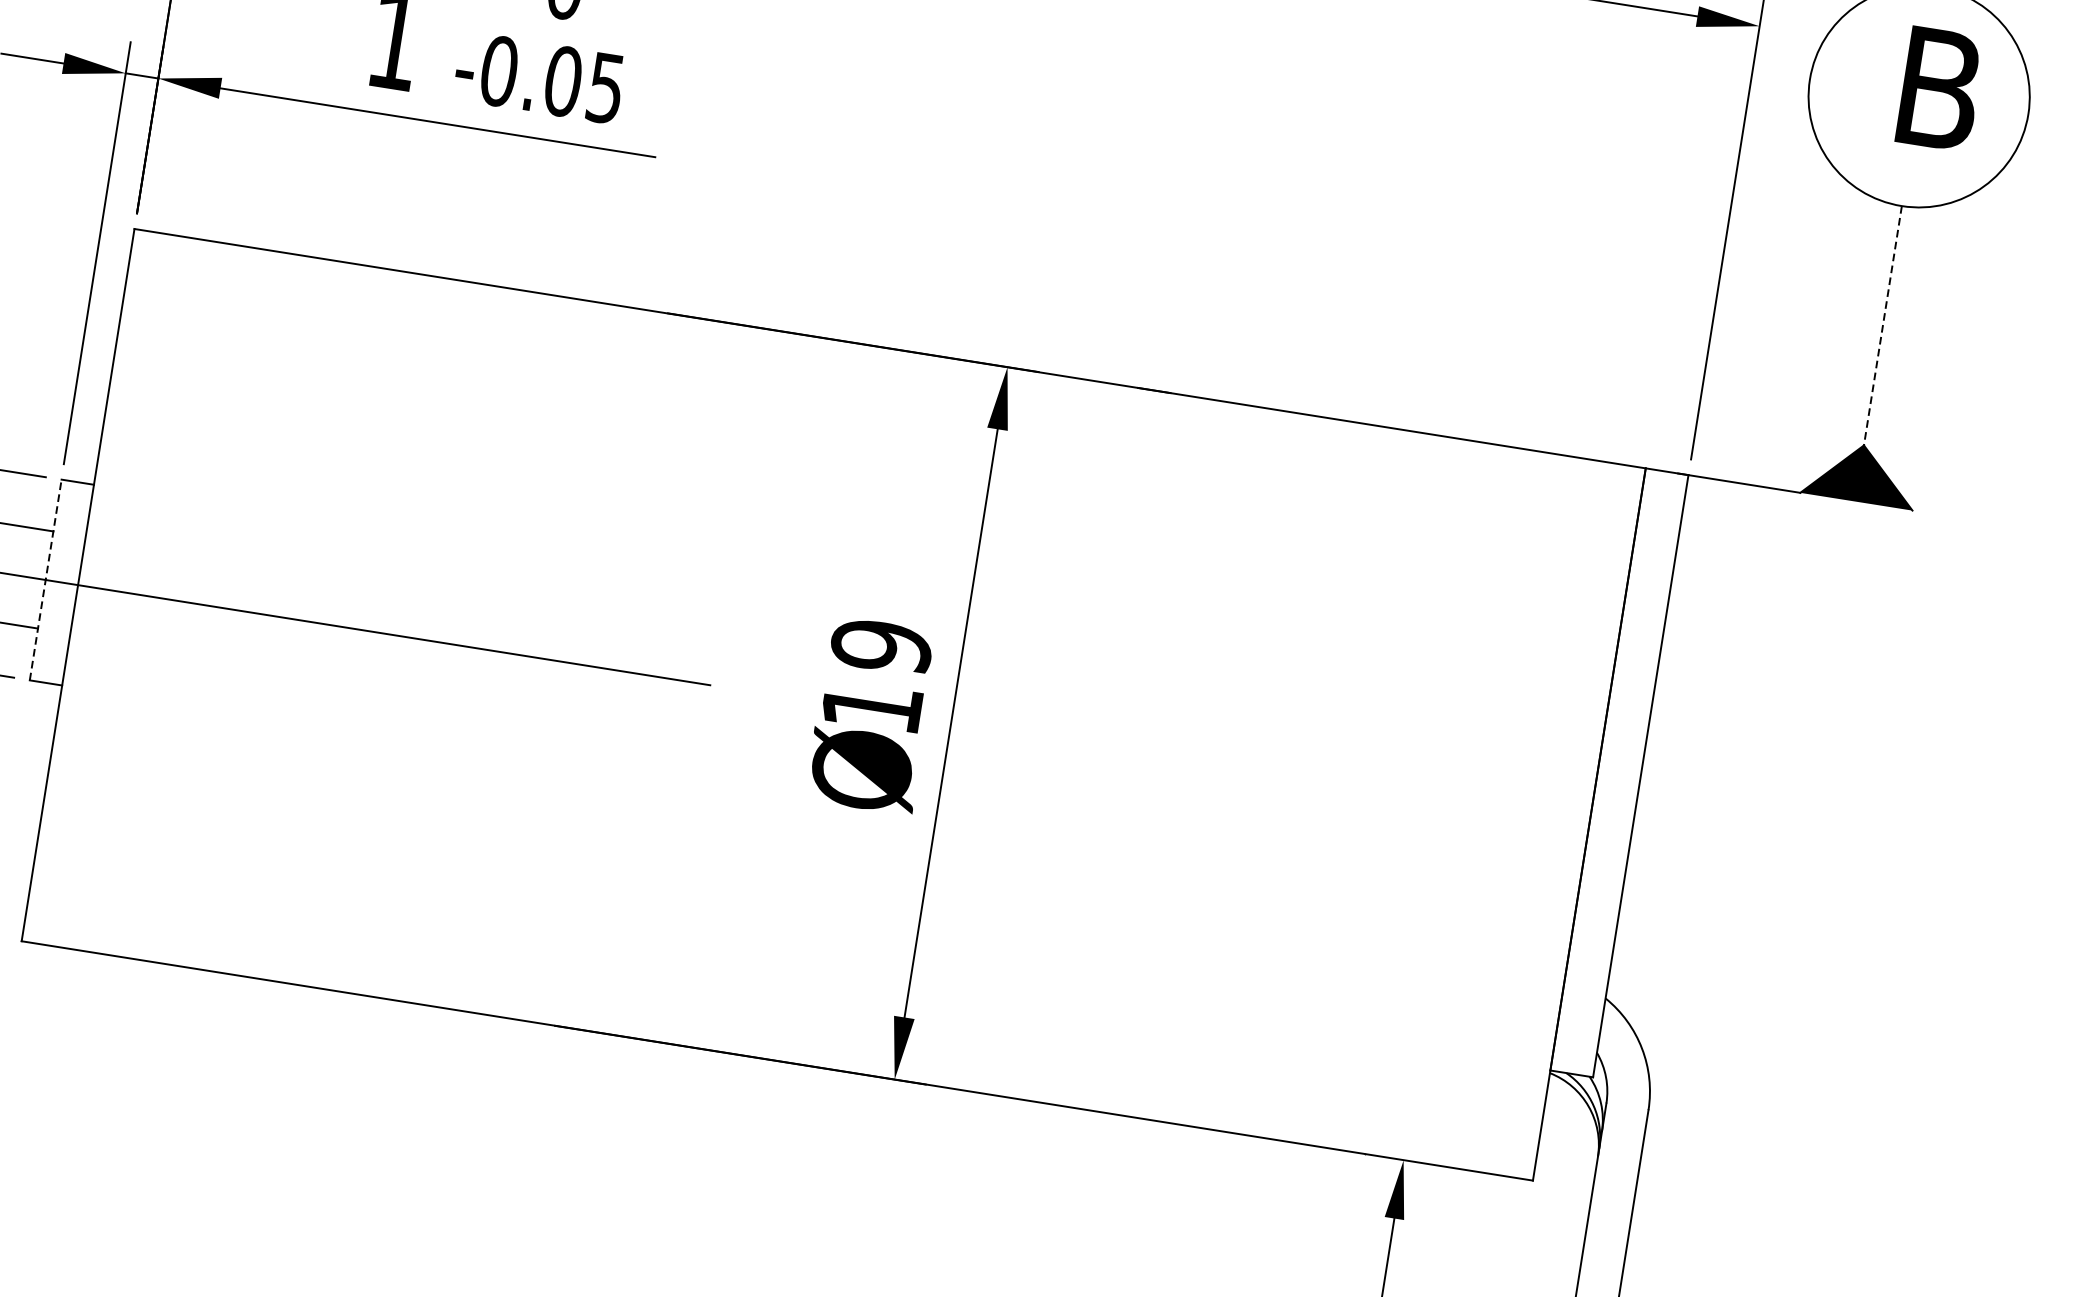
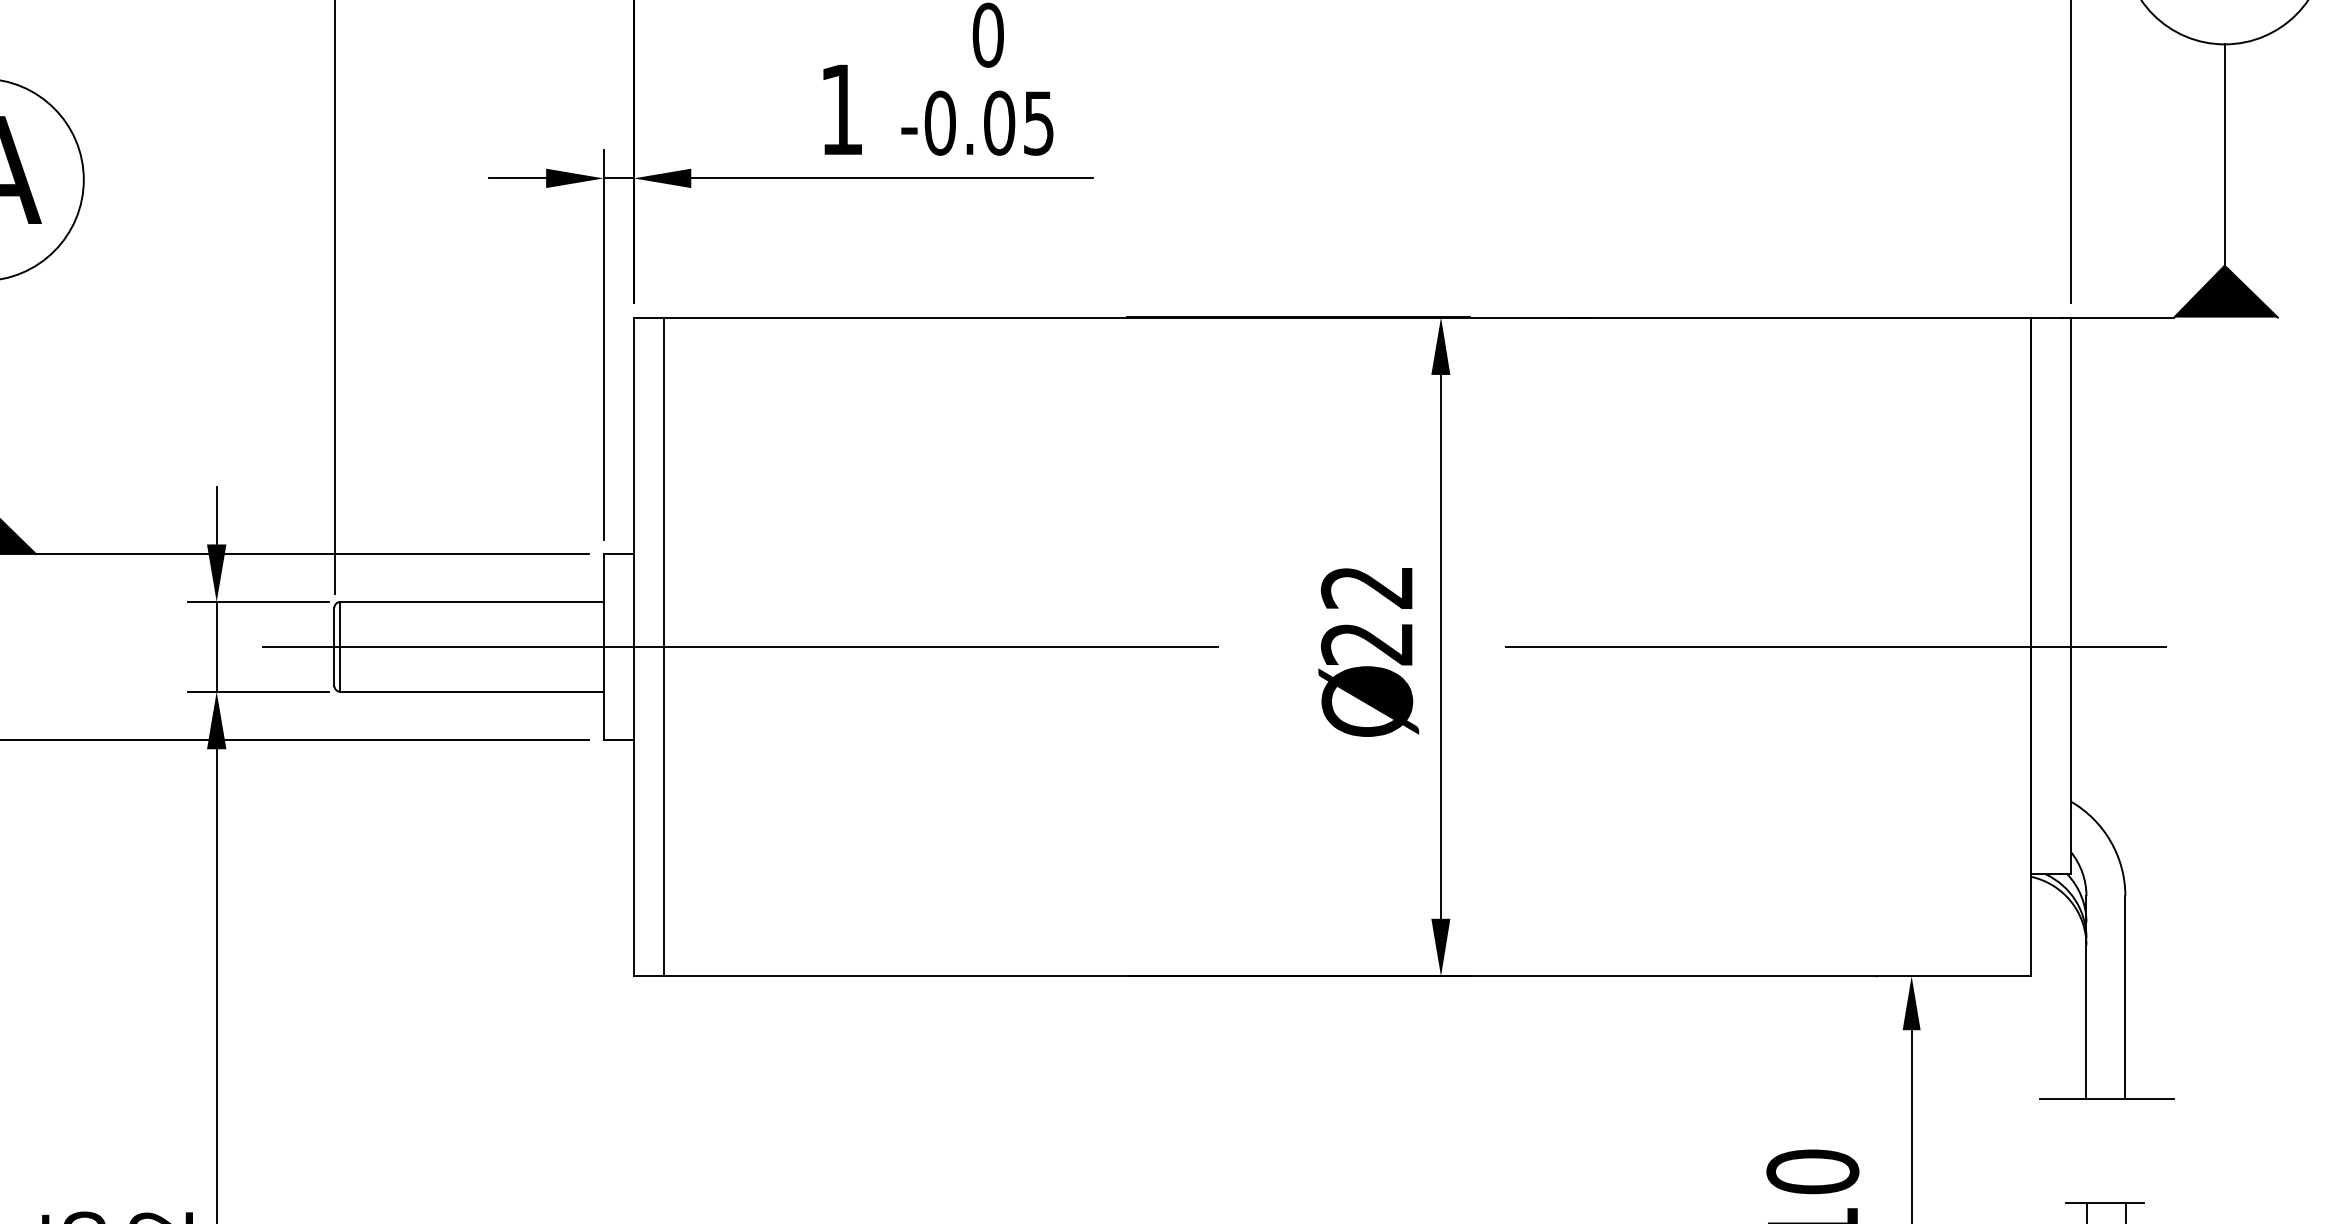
line: (1882, 326) -> (2224, 155), dashed -> solid
line: (45, 579) -> (603, 646), dashed -> solid
line: (110, 589) -> (663, 646), added
text: (875, 676) -> (1366, 615), 19 -> 22
line: (1377, 790) -> (1835, 646), added

